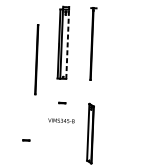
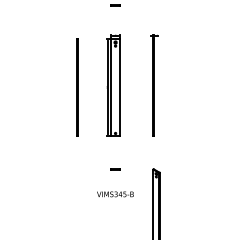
line: (67, 43) -> (119, 86), dashed -> solid
line: (36, 59) -> (77, 87), moved
part: (26, 140) -> (67, 223), removed

